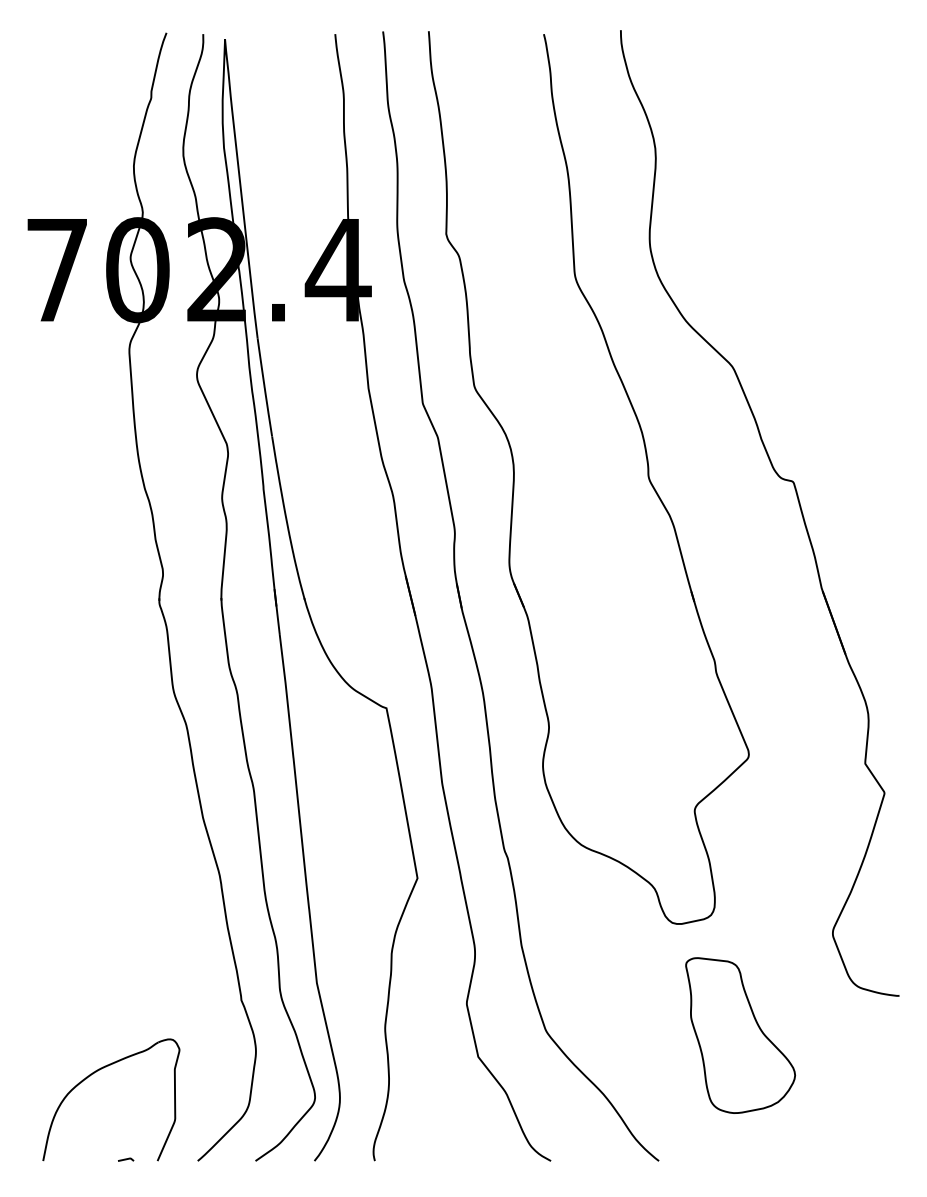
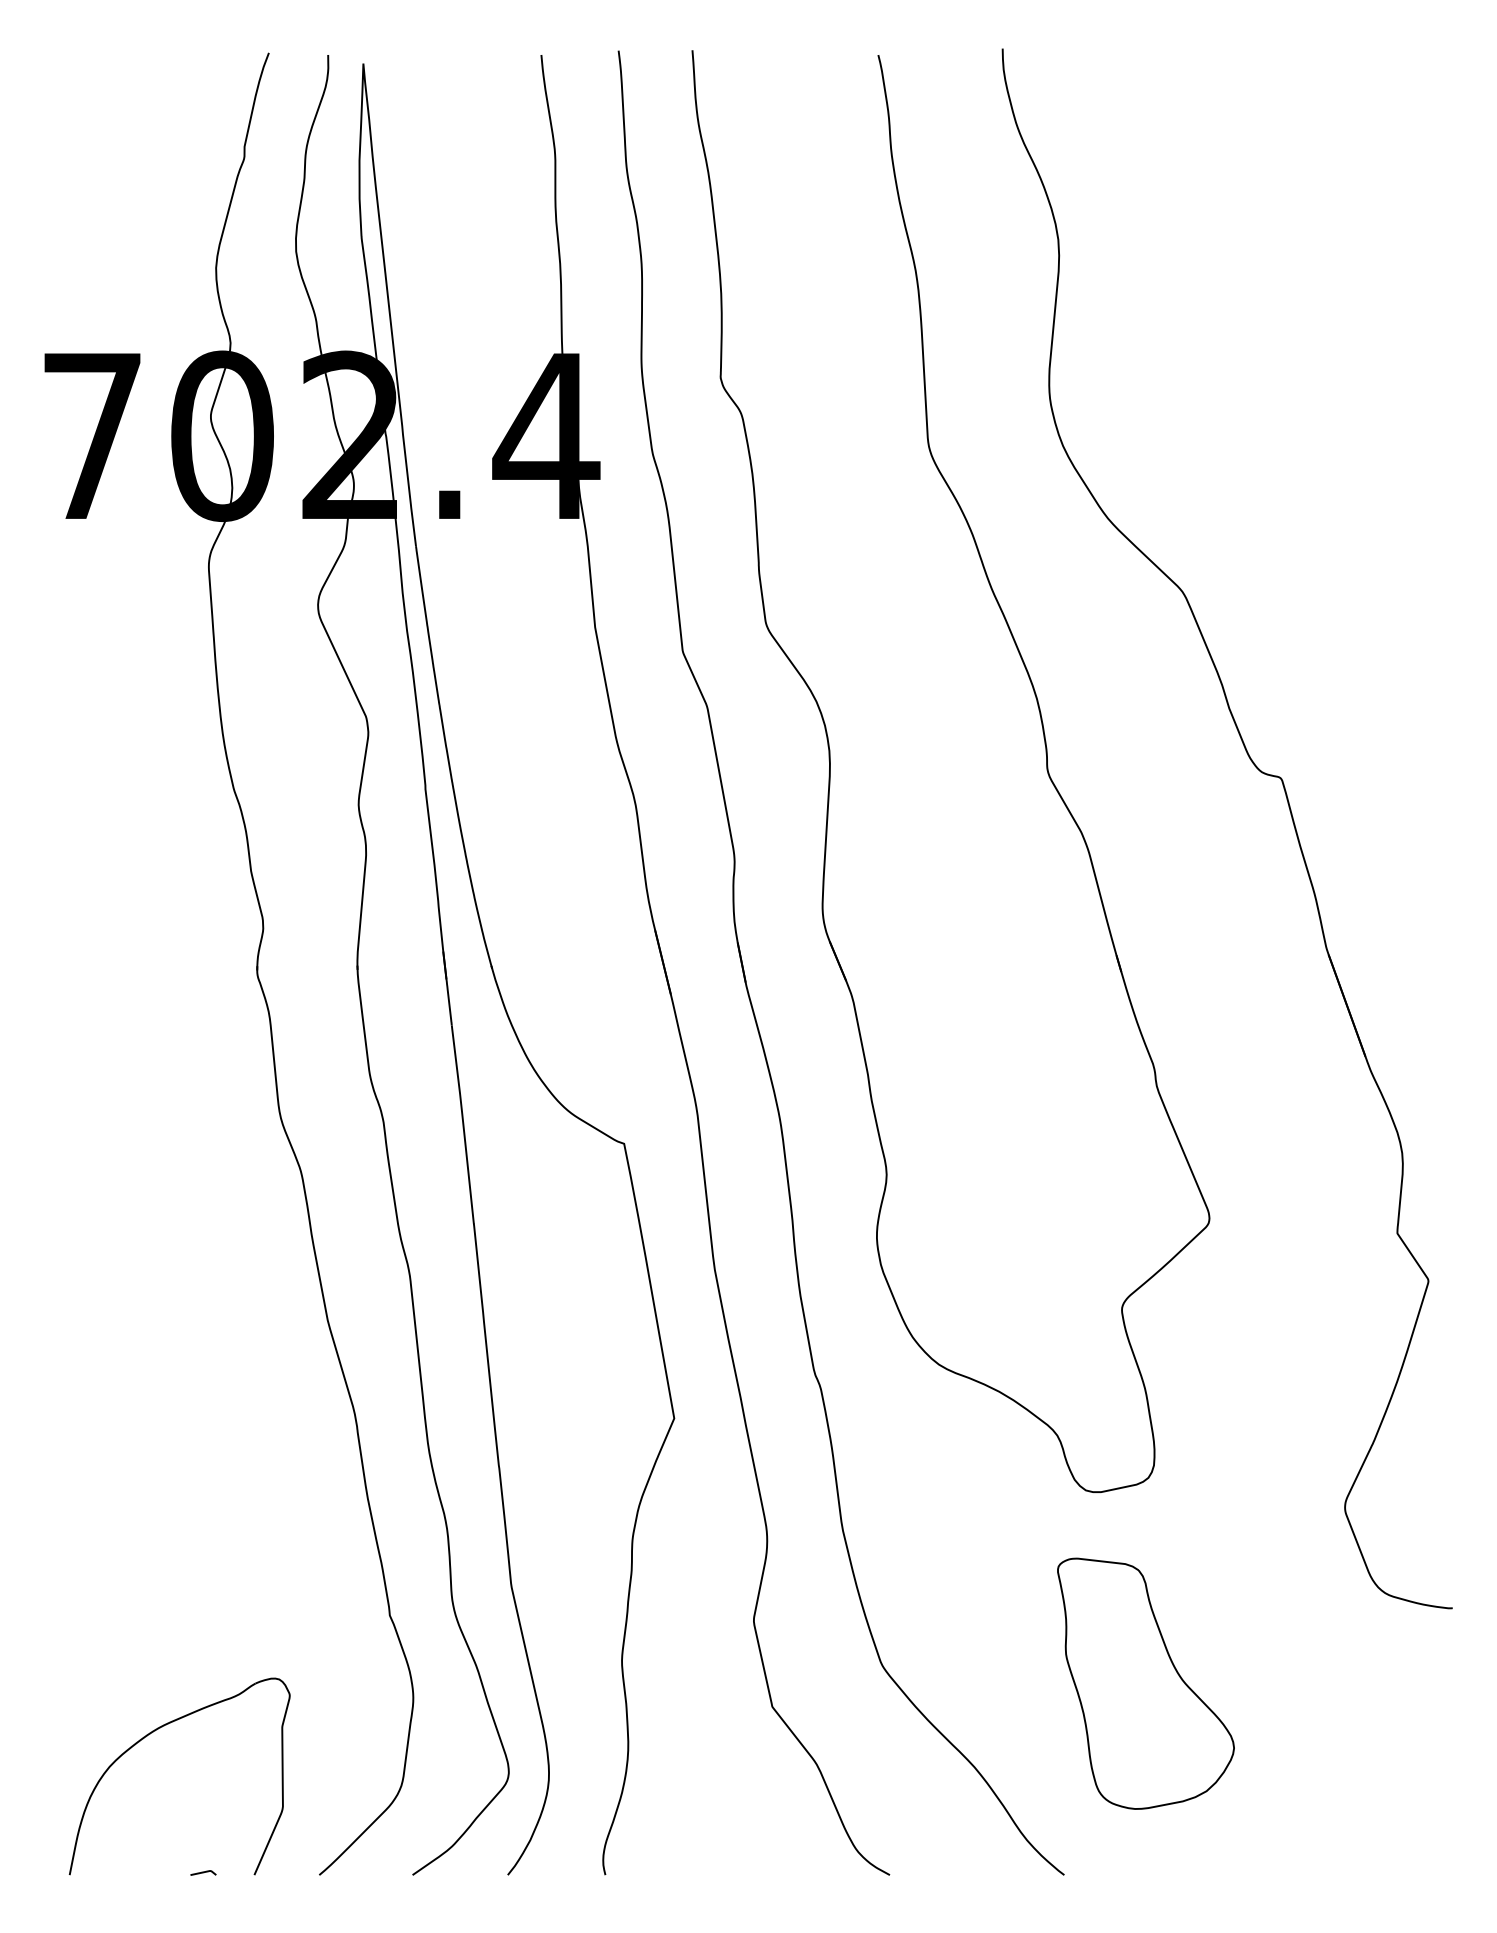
part: (740, 1035) -> (1145, 1683), moved

